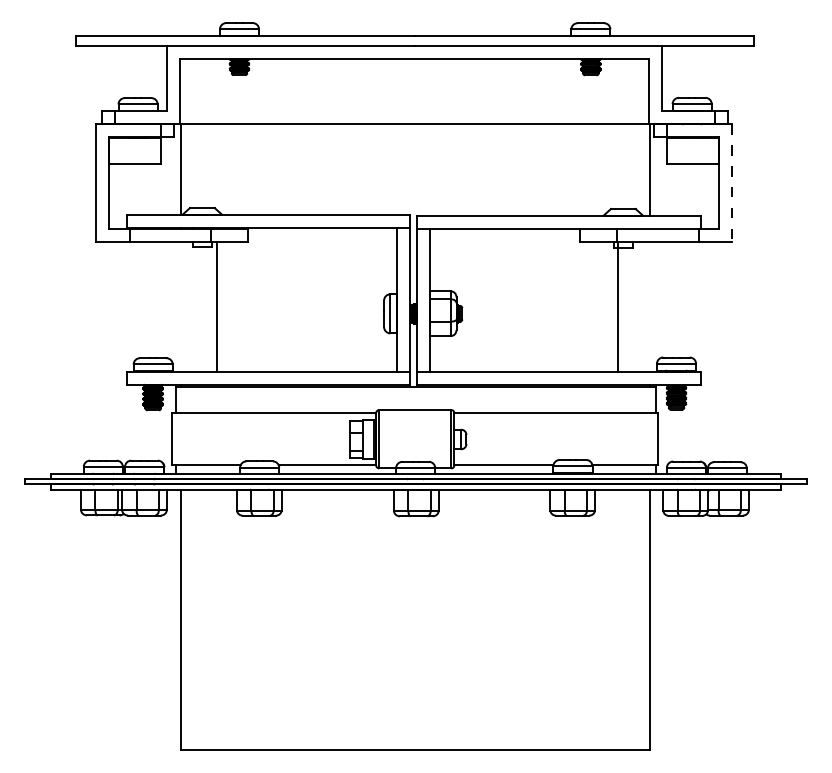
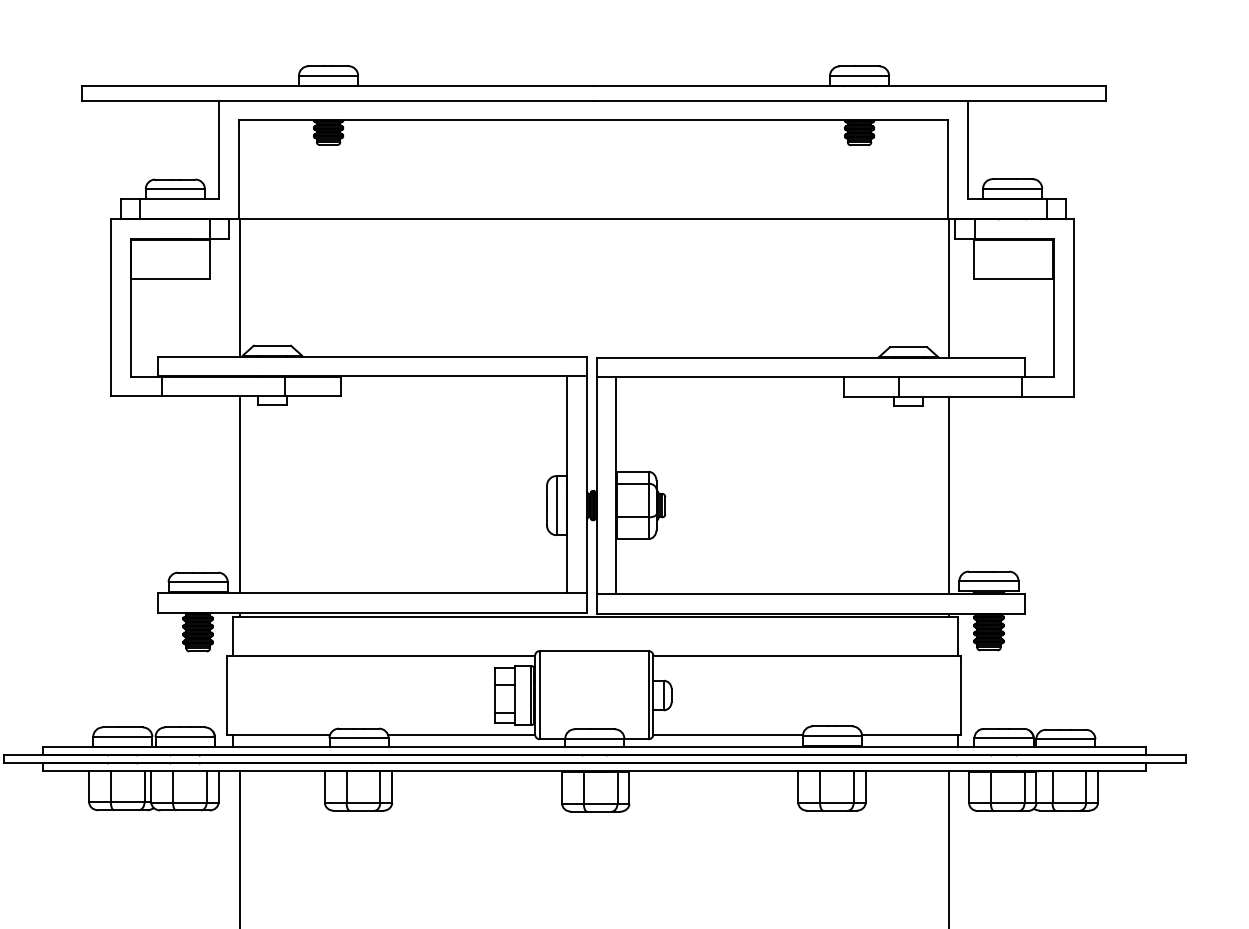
line: (732, 183) -> (1073, 308), dashed -> solid
line: (216, 306) -> (239, 494), moved
line: (618, 306) -> (949, 494), moved

